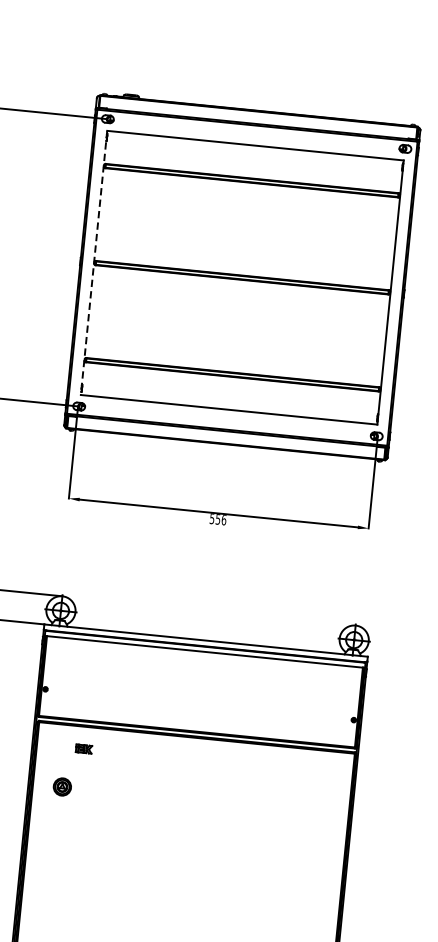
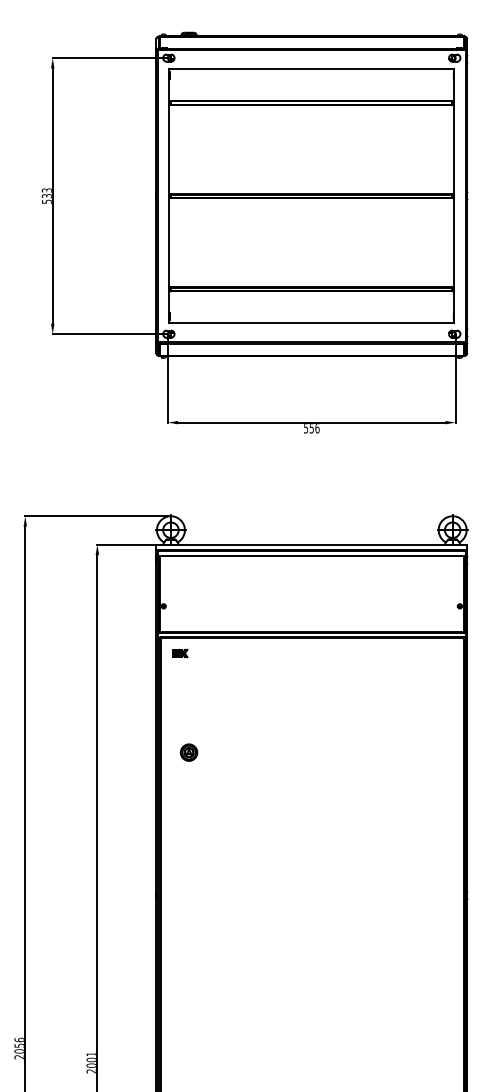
line: (94, 263) -> (169, 196), dashed -> solid
part: (84, 749) -> (180, 653), moved
part: (61, 786) -> (188, 752), moved

